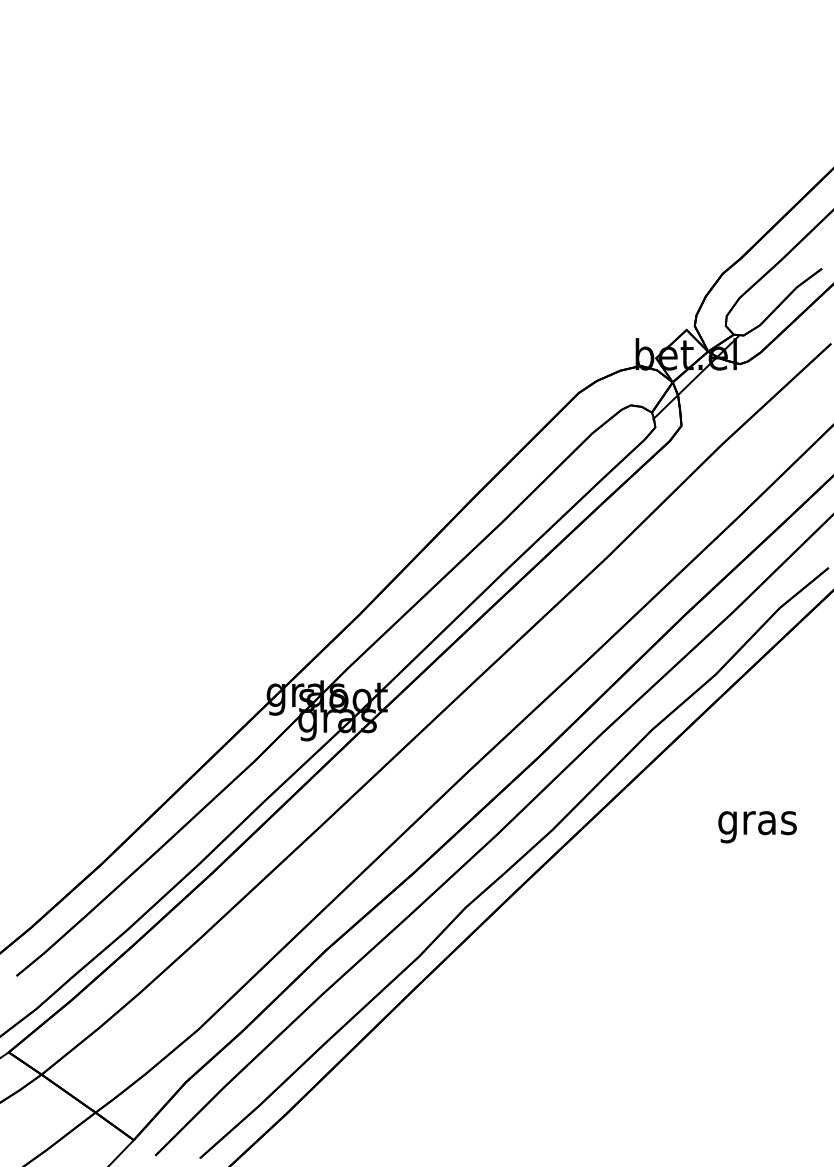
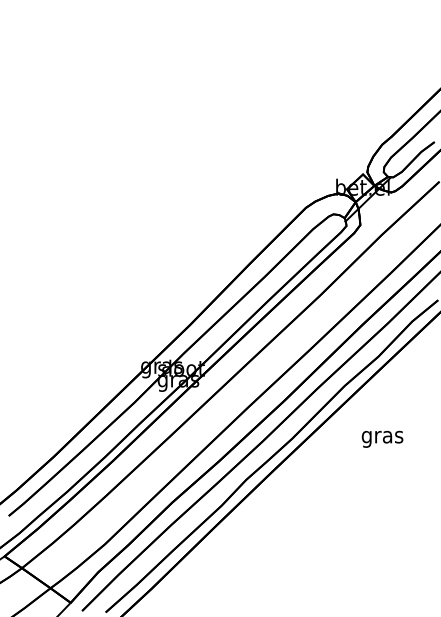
text: (757, 825) -> (382, 438), moved

